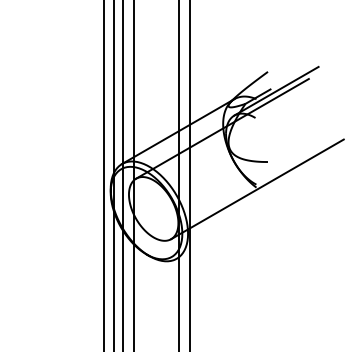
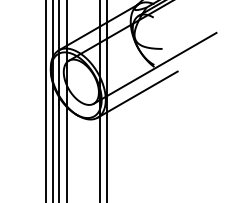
line: (232, 225) -> (137, 94), added

